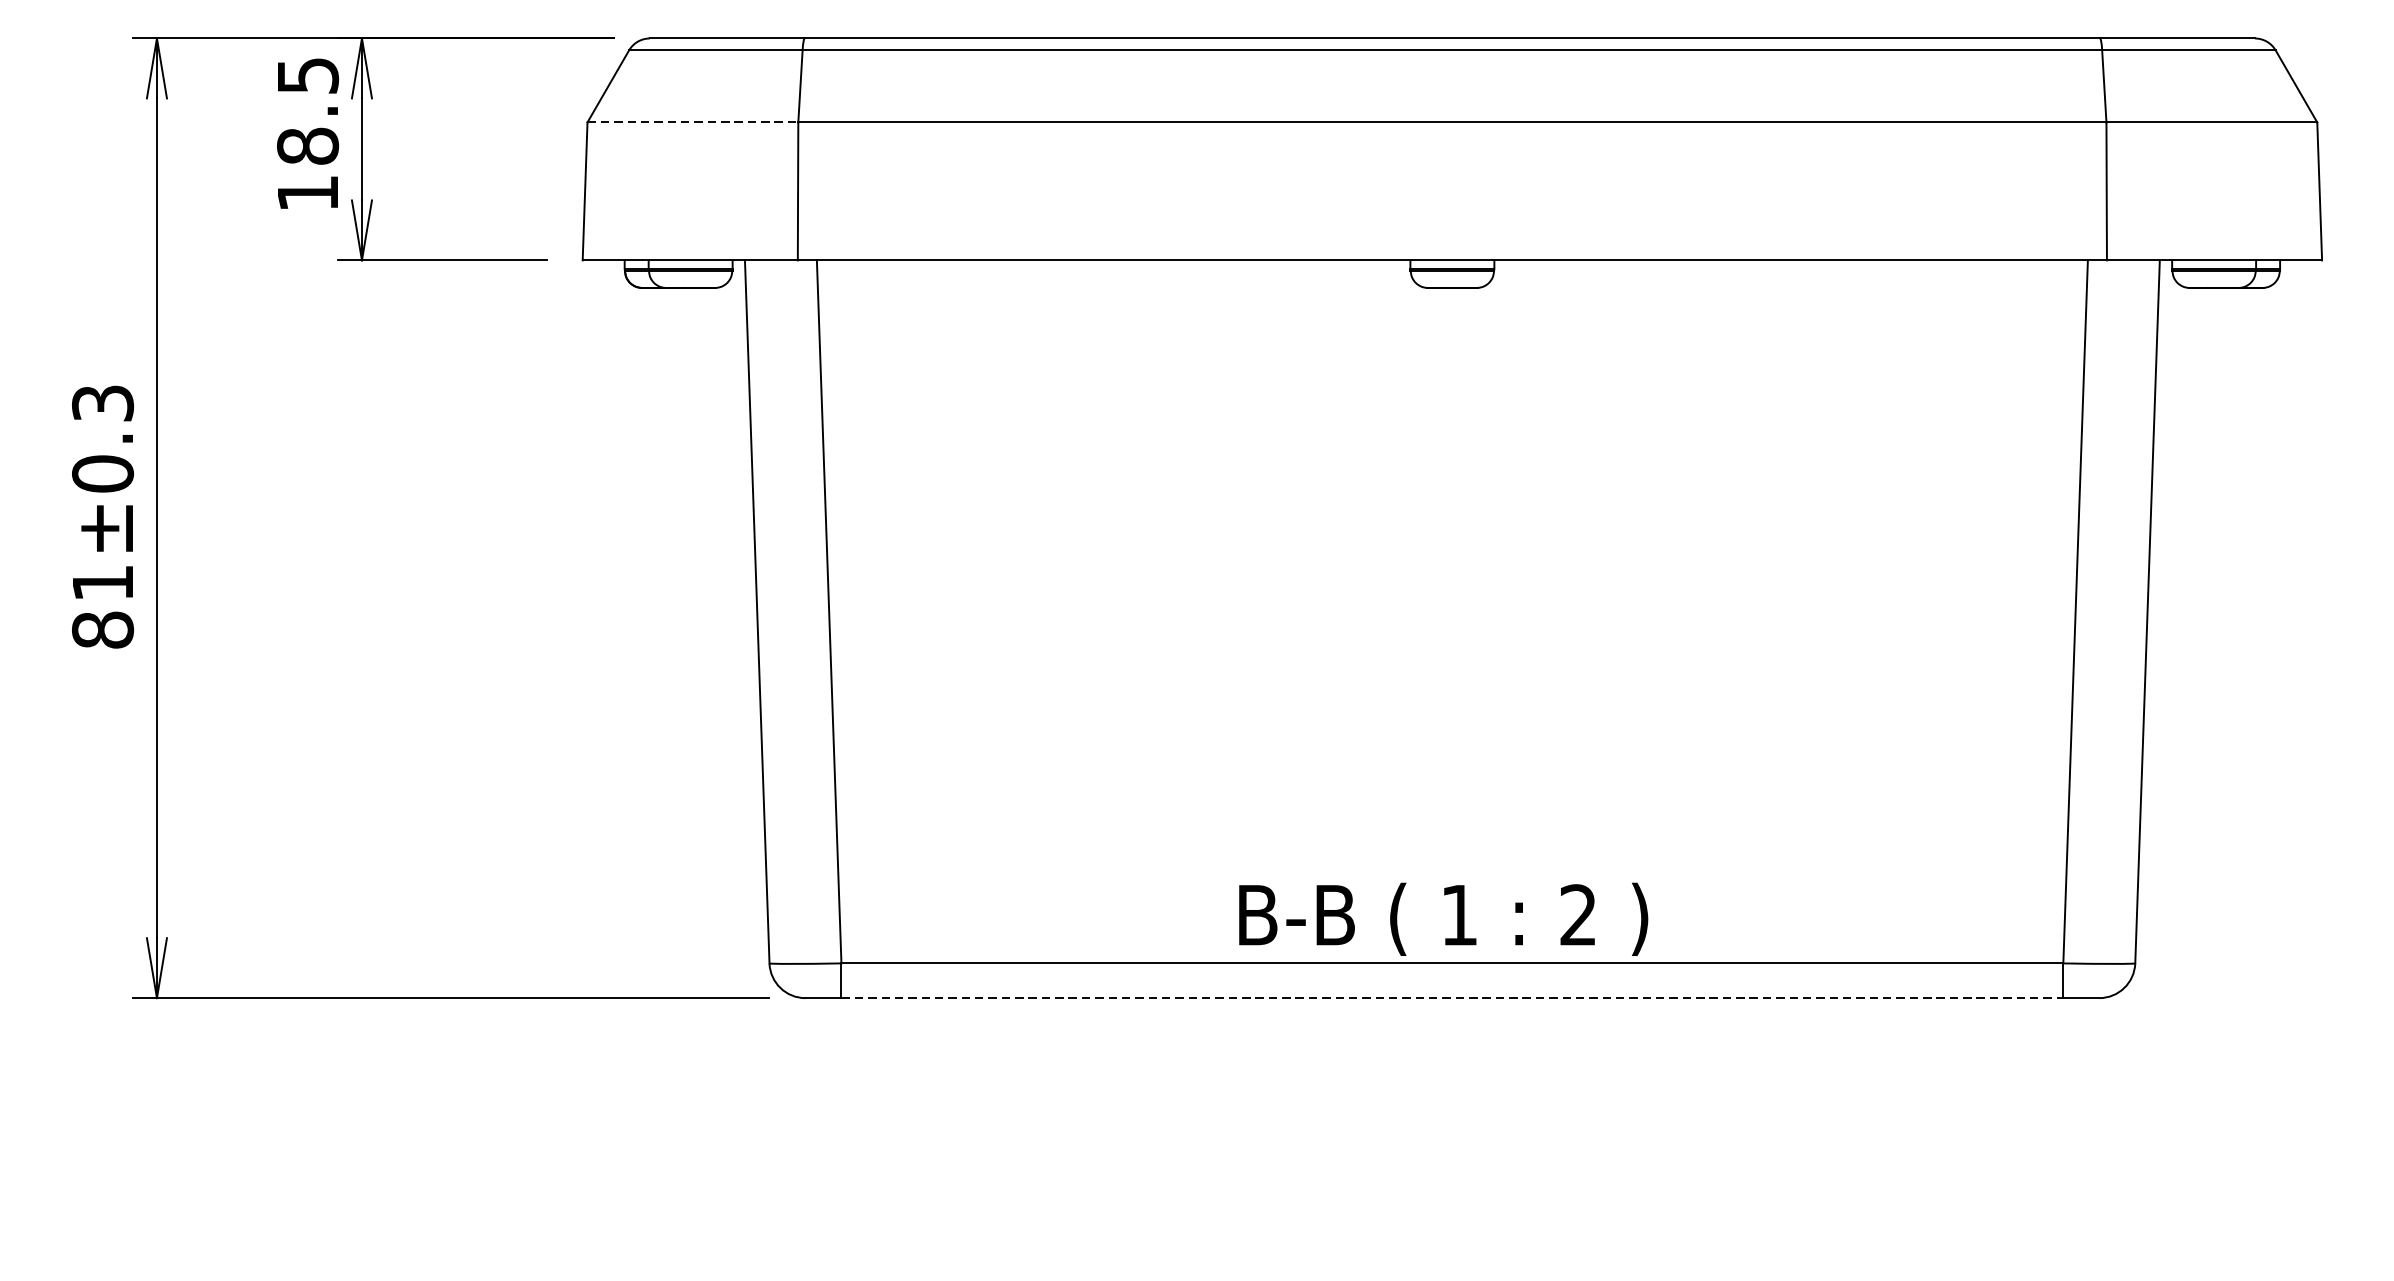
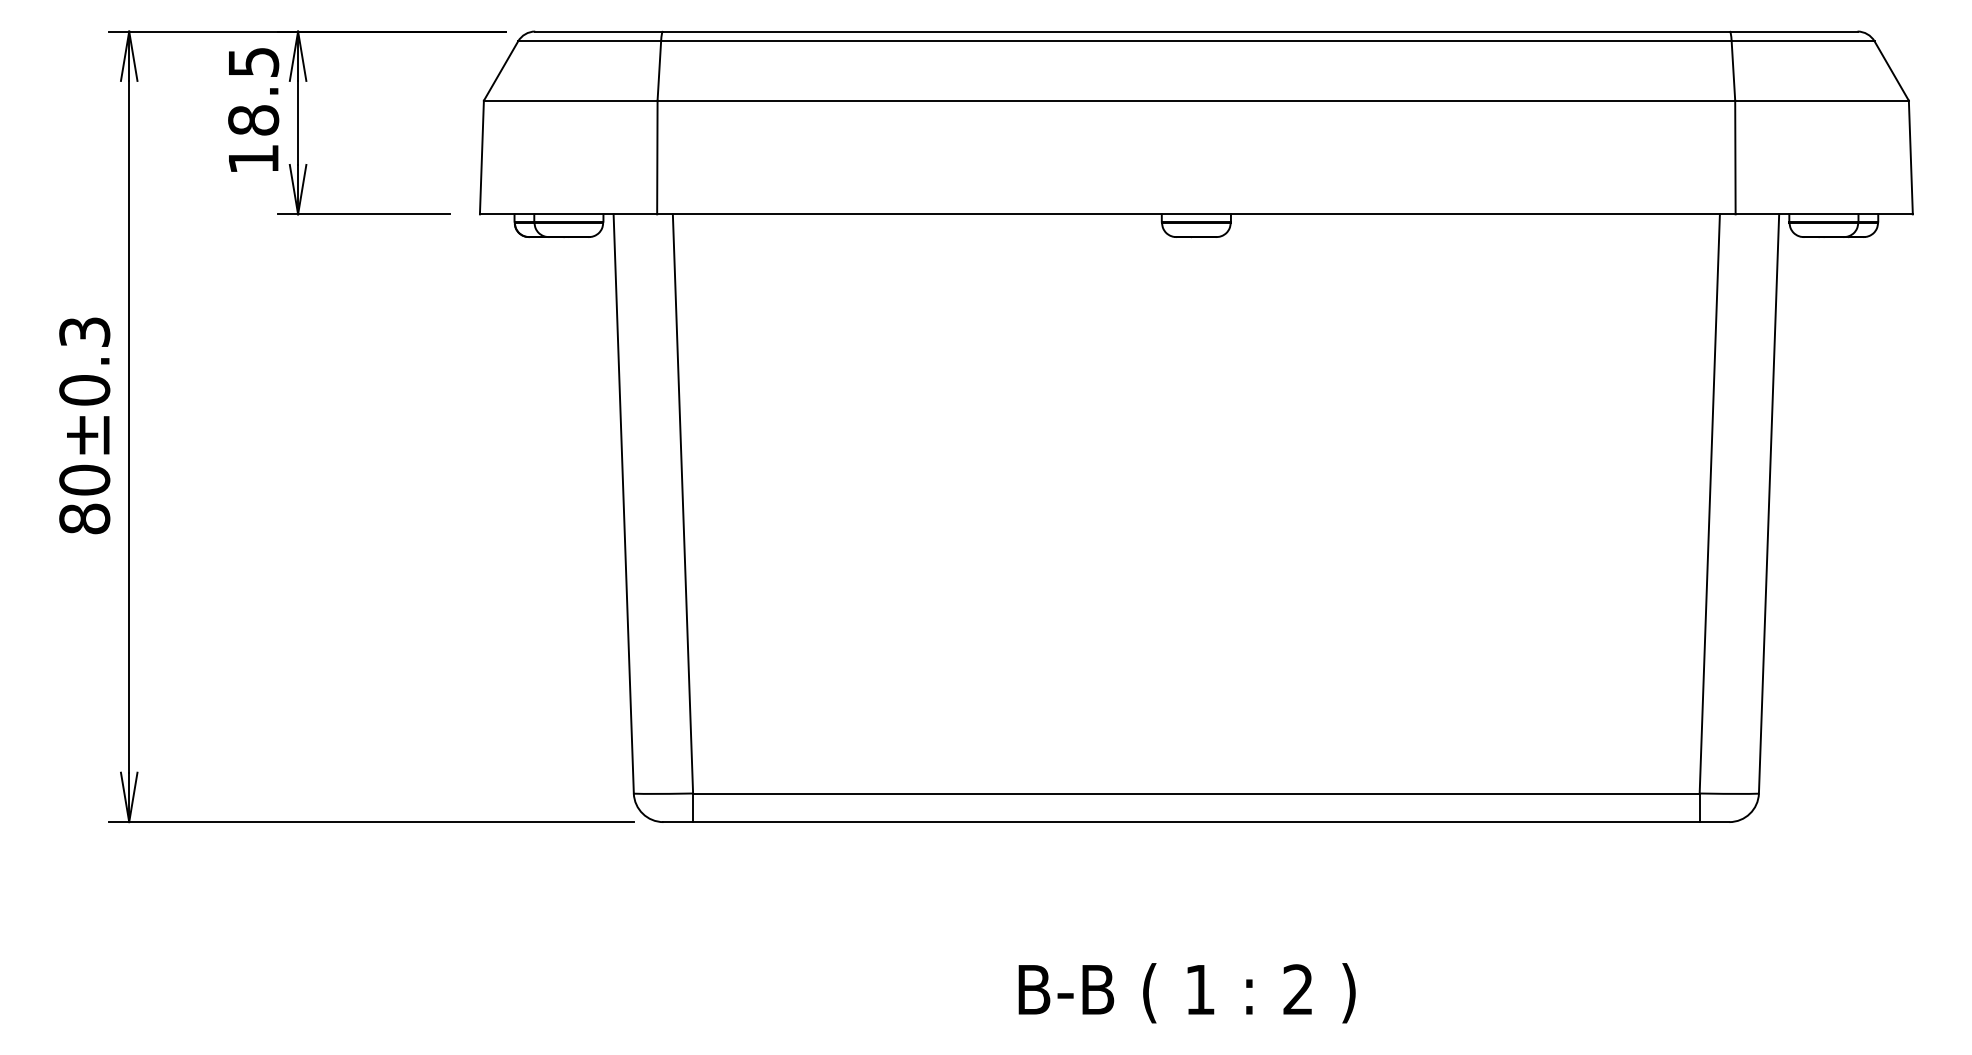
line: (692, 122) -> (570, 100), dashed -> solid
text: (102, 582) -> (84, 479), 81±0.3 -> 80±0.3
text: (1442, 919) -> (1186, 993), moved
line: (1452, 998) -> (1196, 822), dashed -> solid

